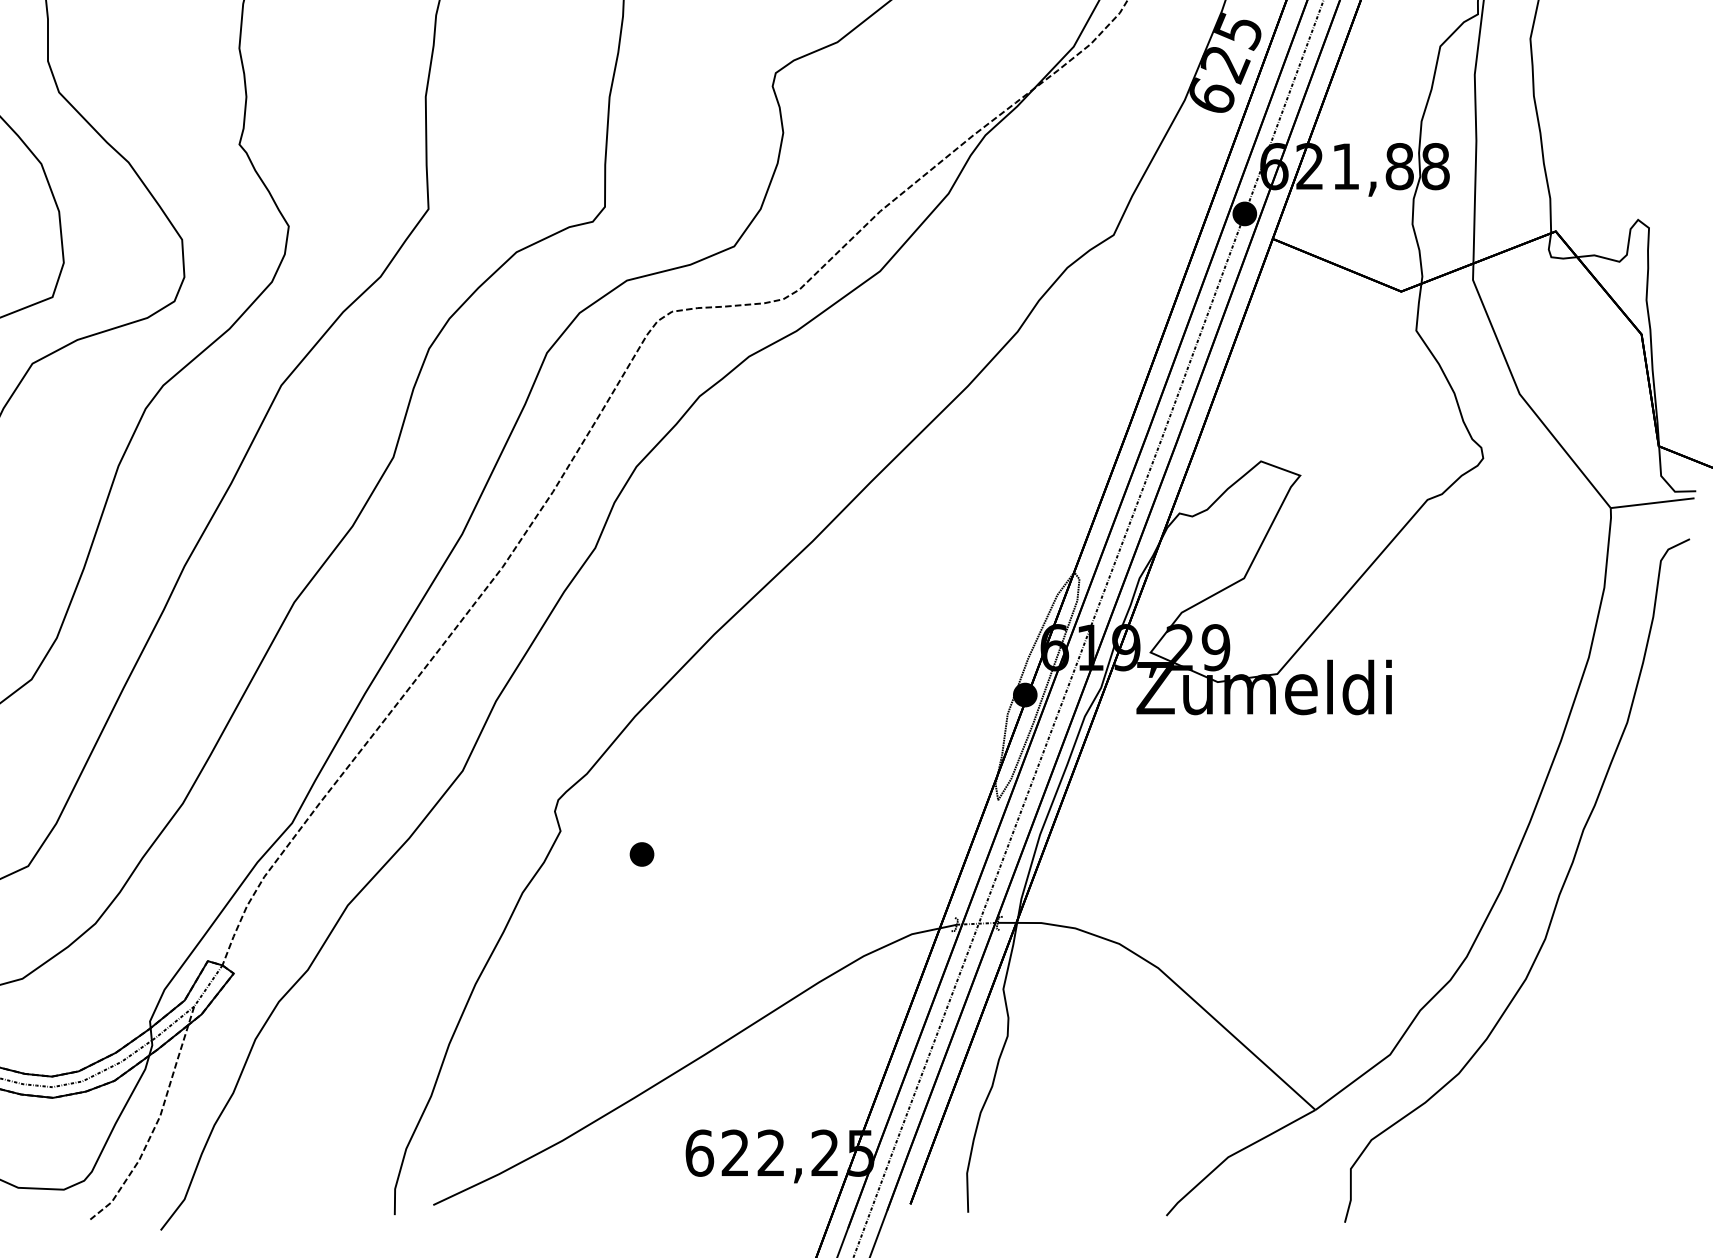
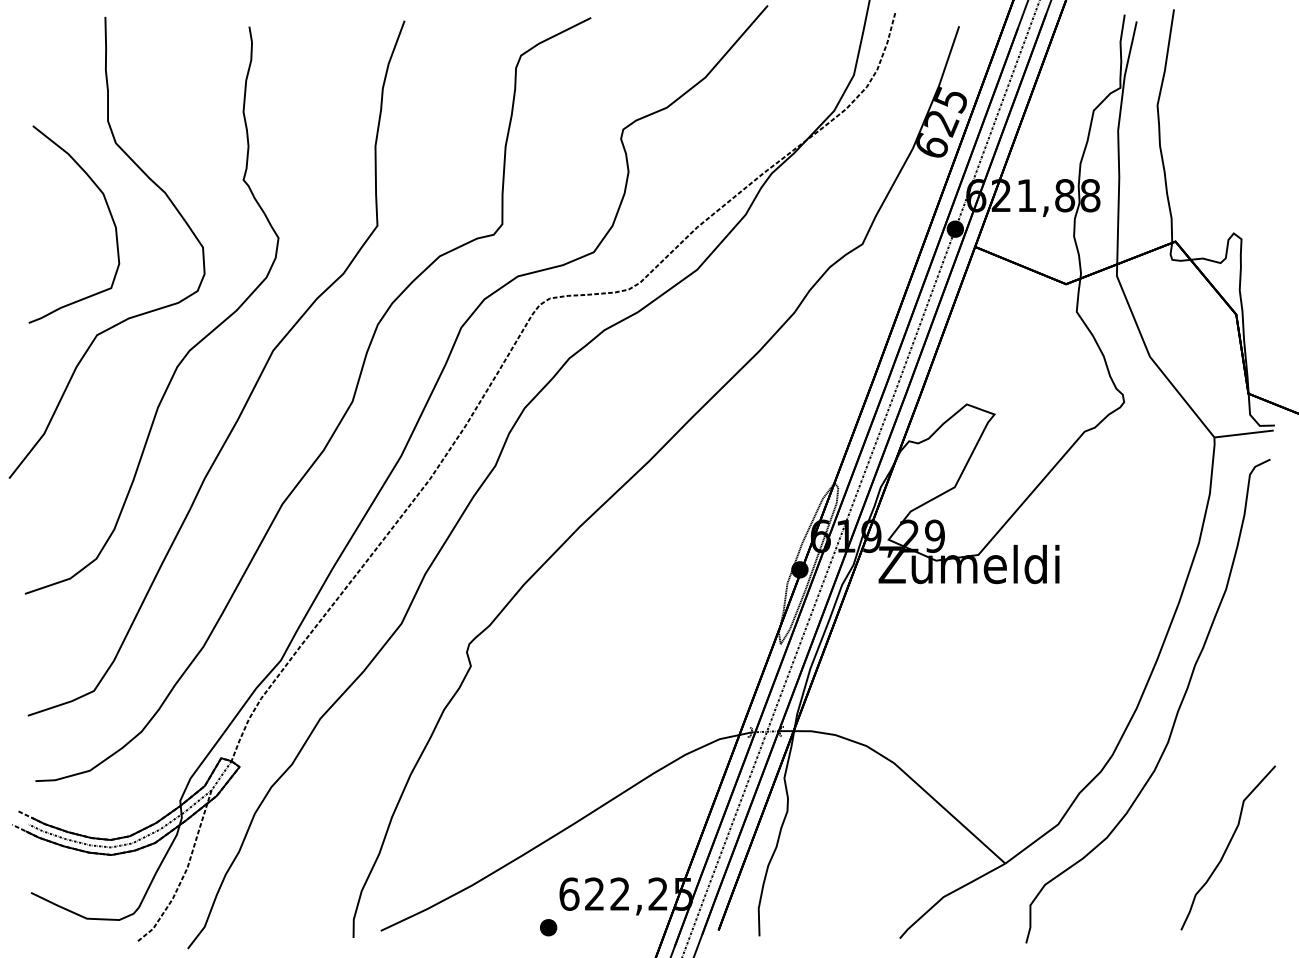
part: (641, 854) -> (548, 927), moved
curve: (1630, 1087) -> (1228, 847), added

